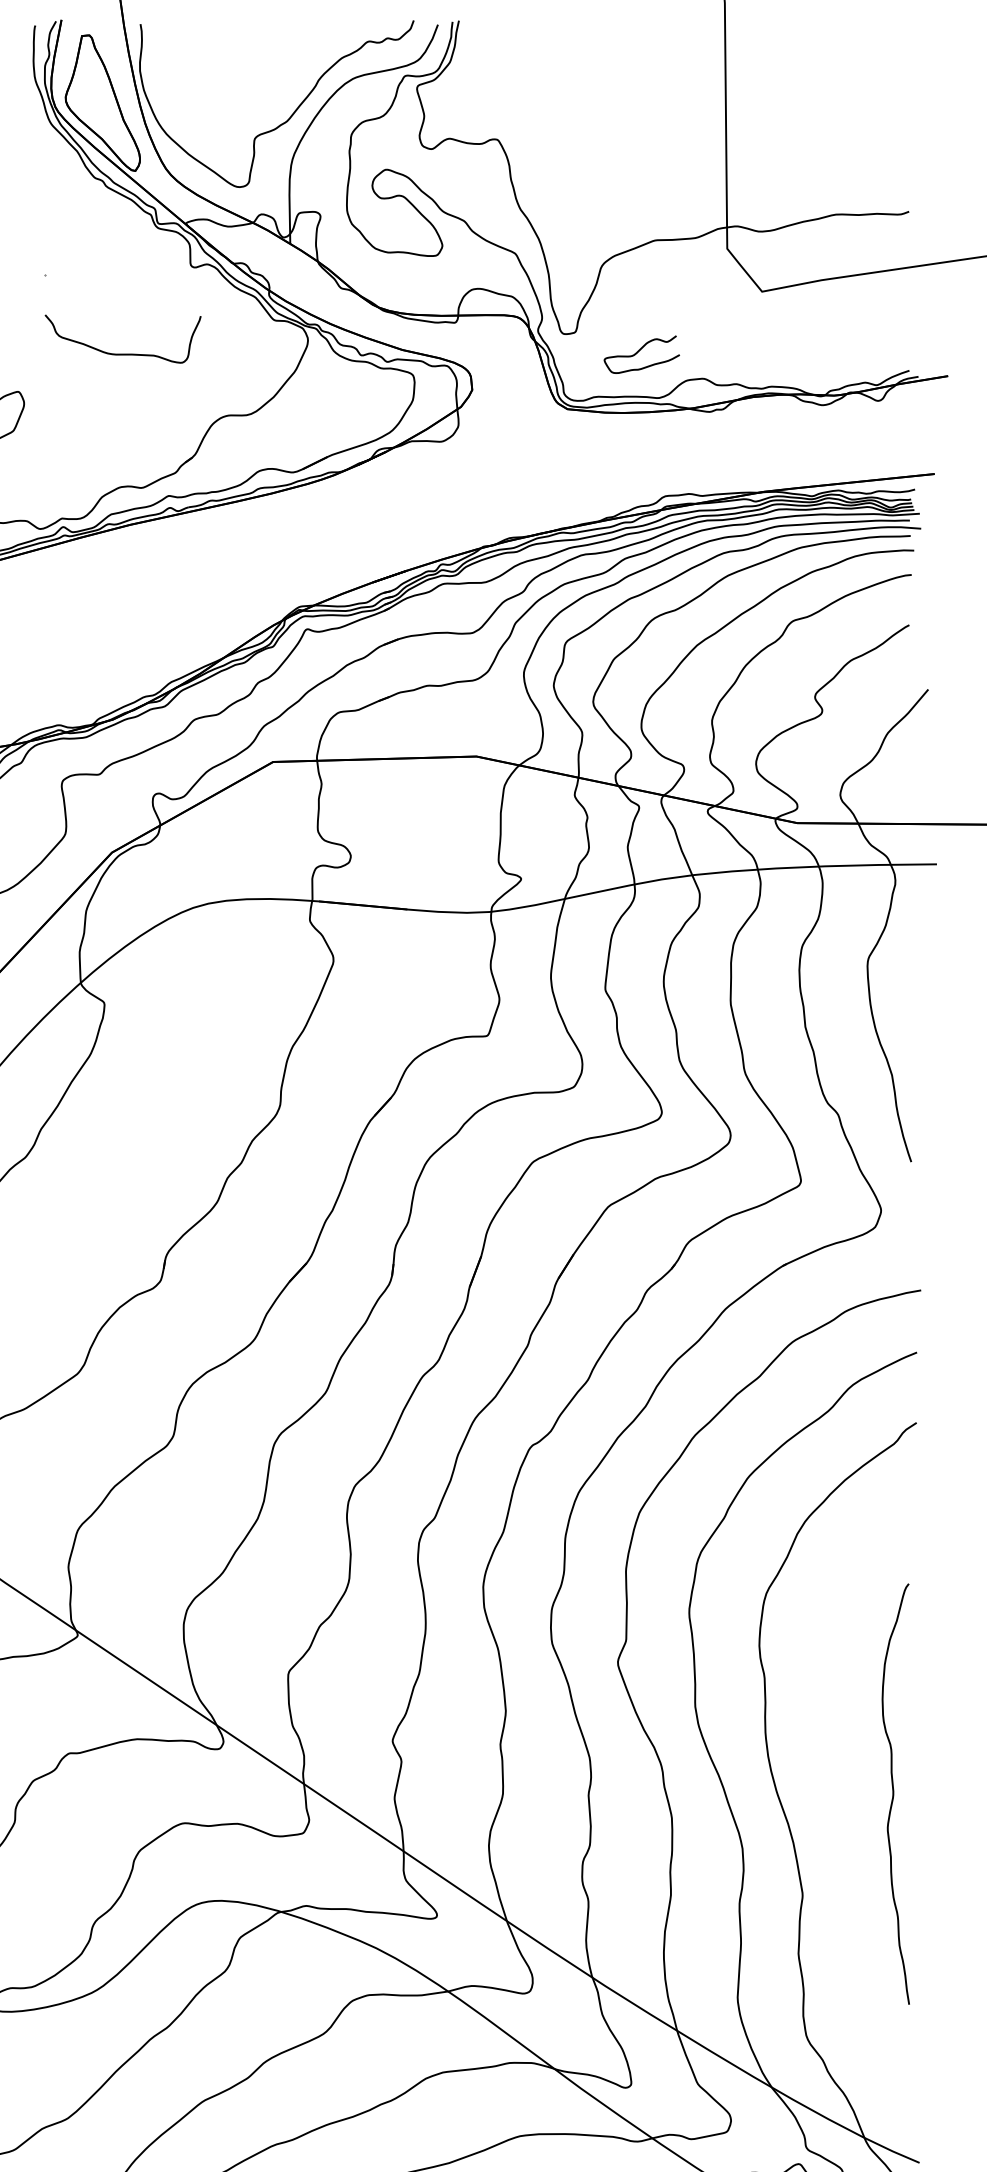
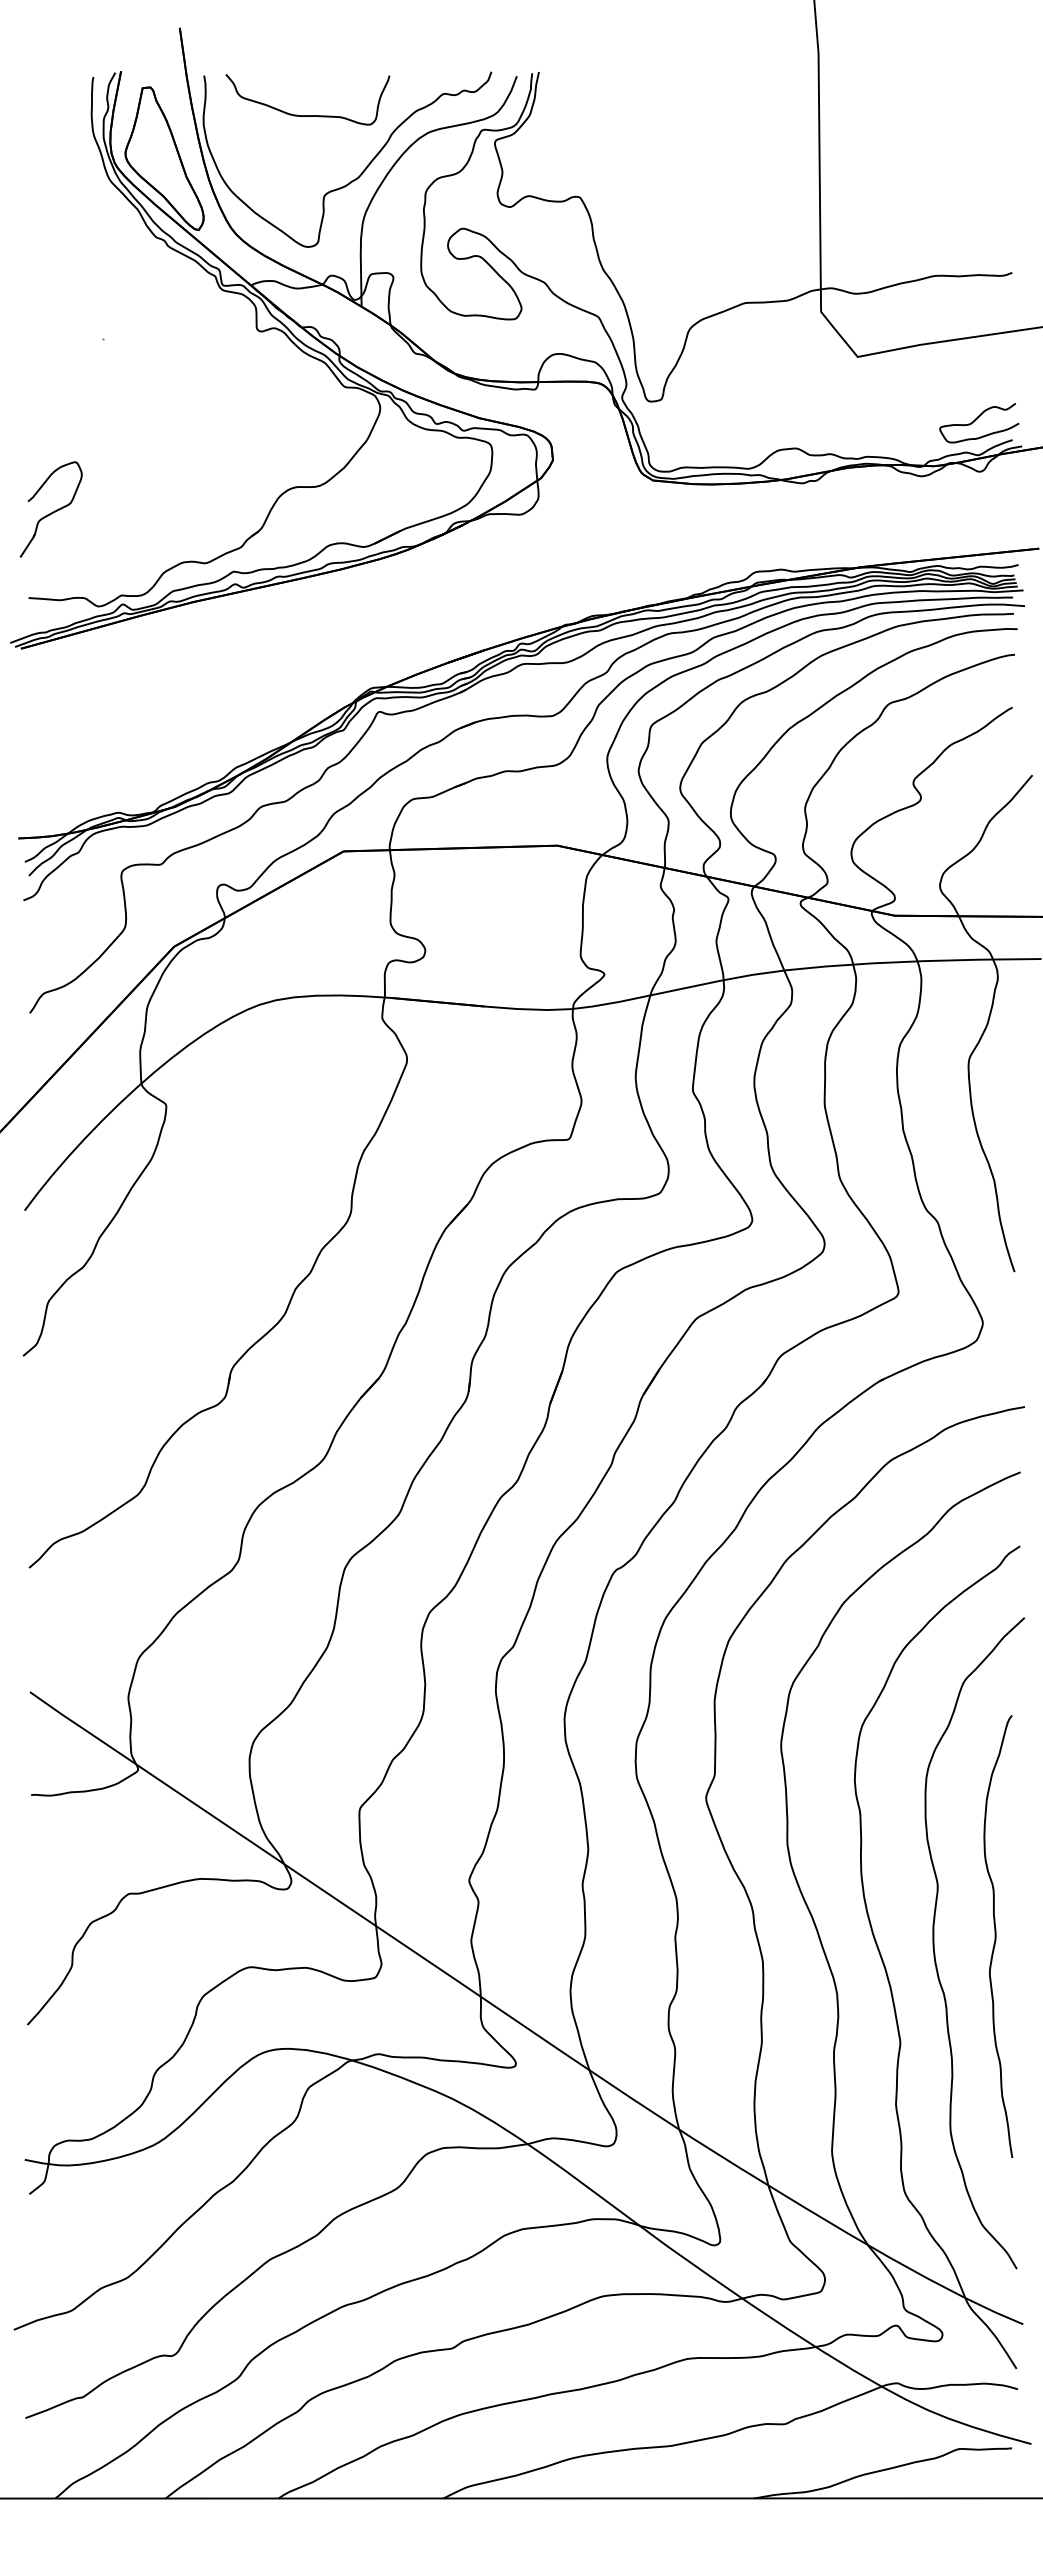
curve: (639, 352) -> (976, 420), moved
curve: (122, 354) -> (307, 115), moved
curve: (835, 1800) -> (934, 1943), added

